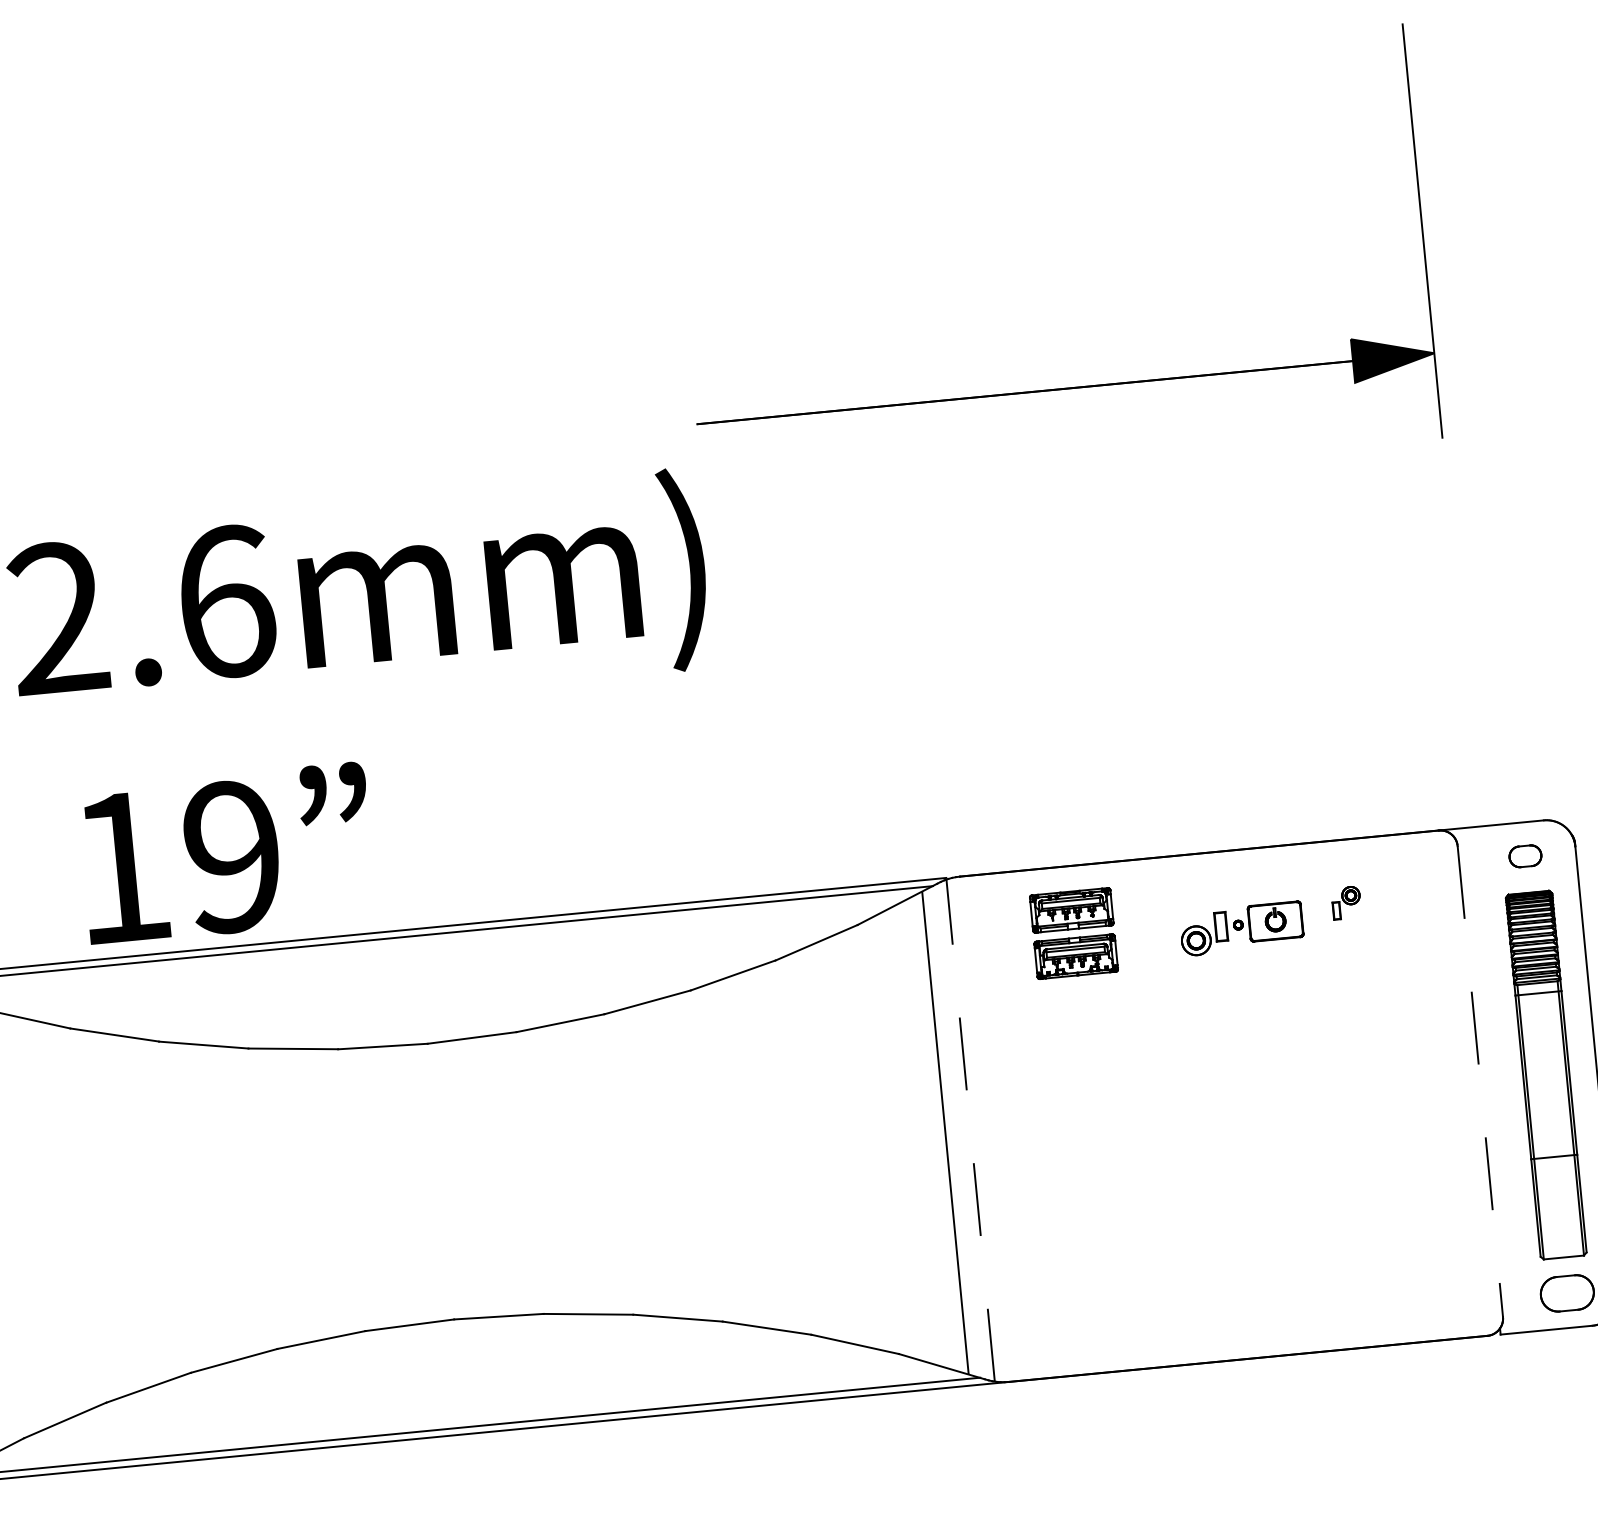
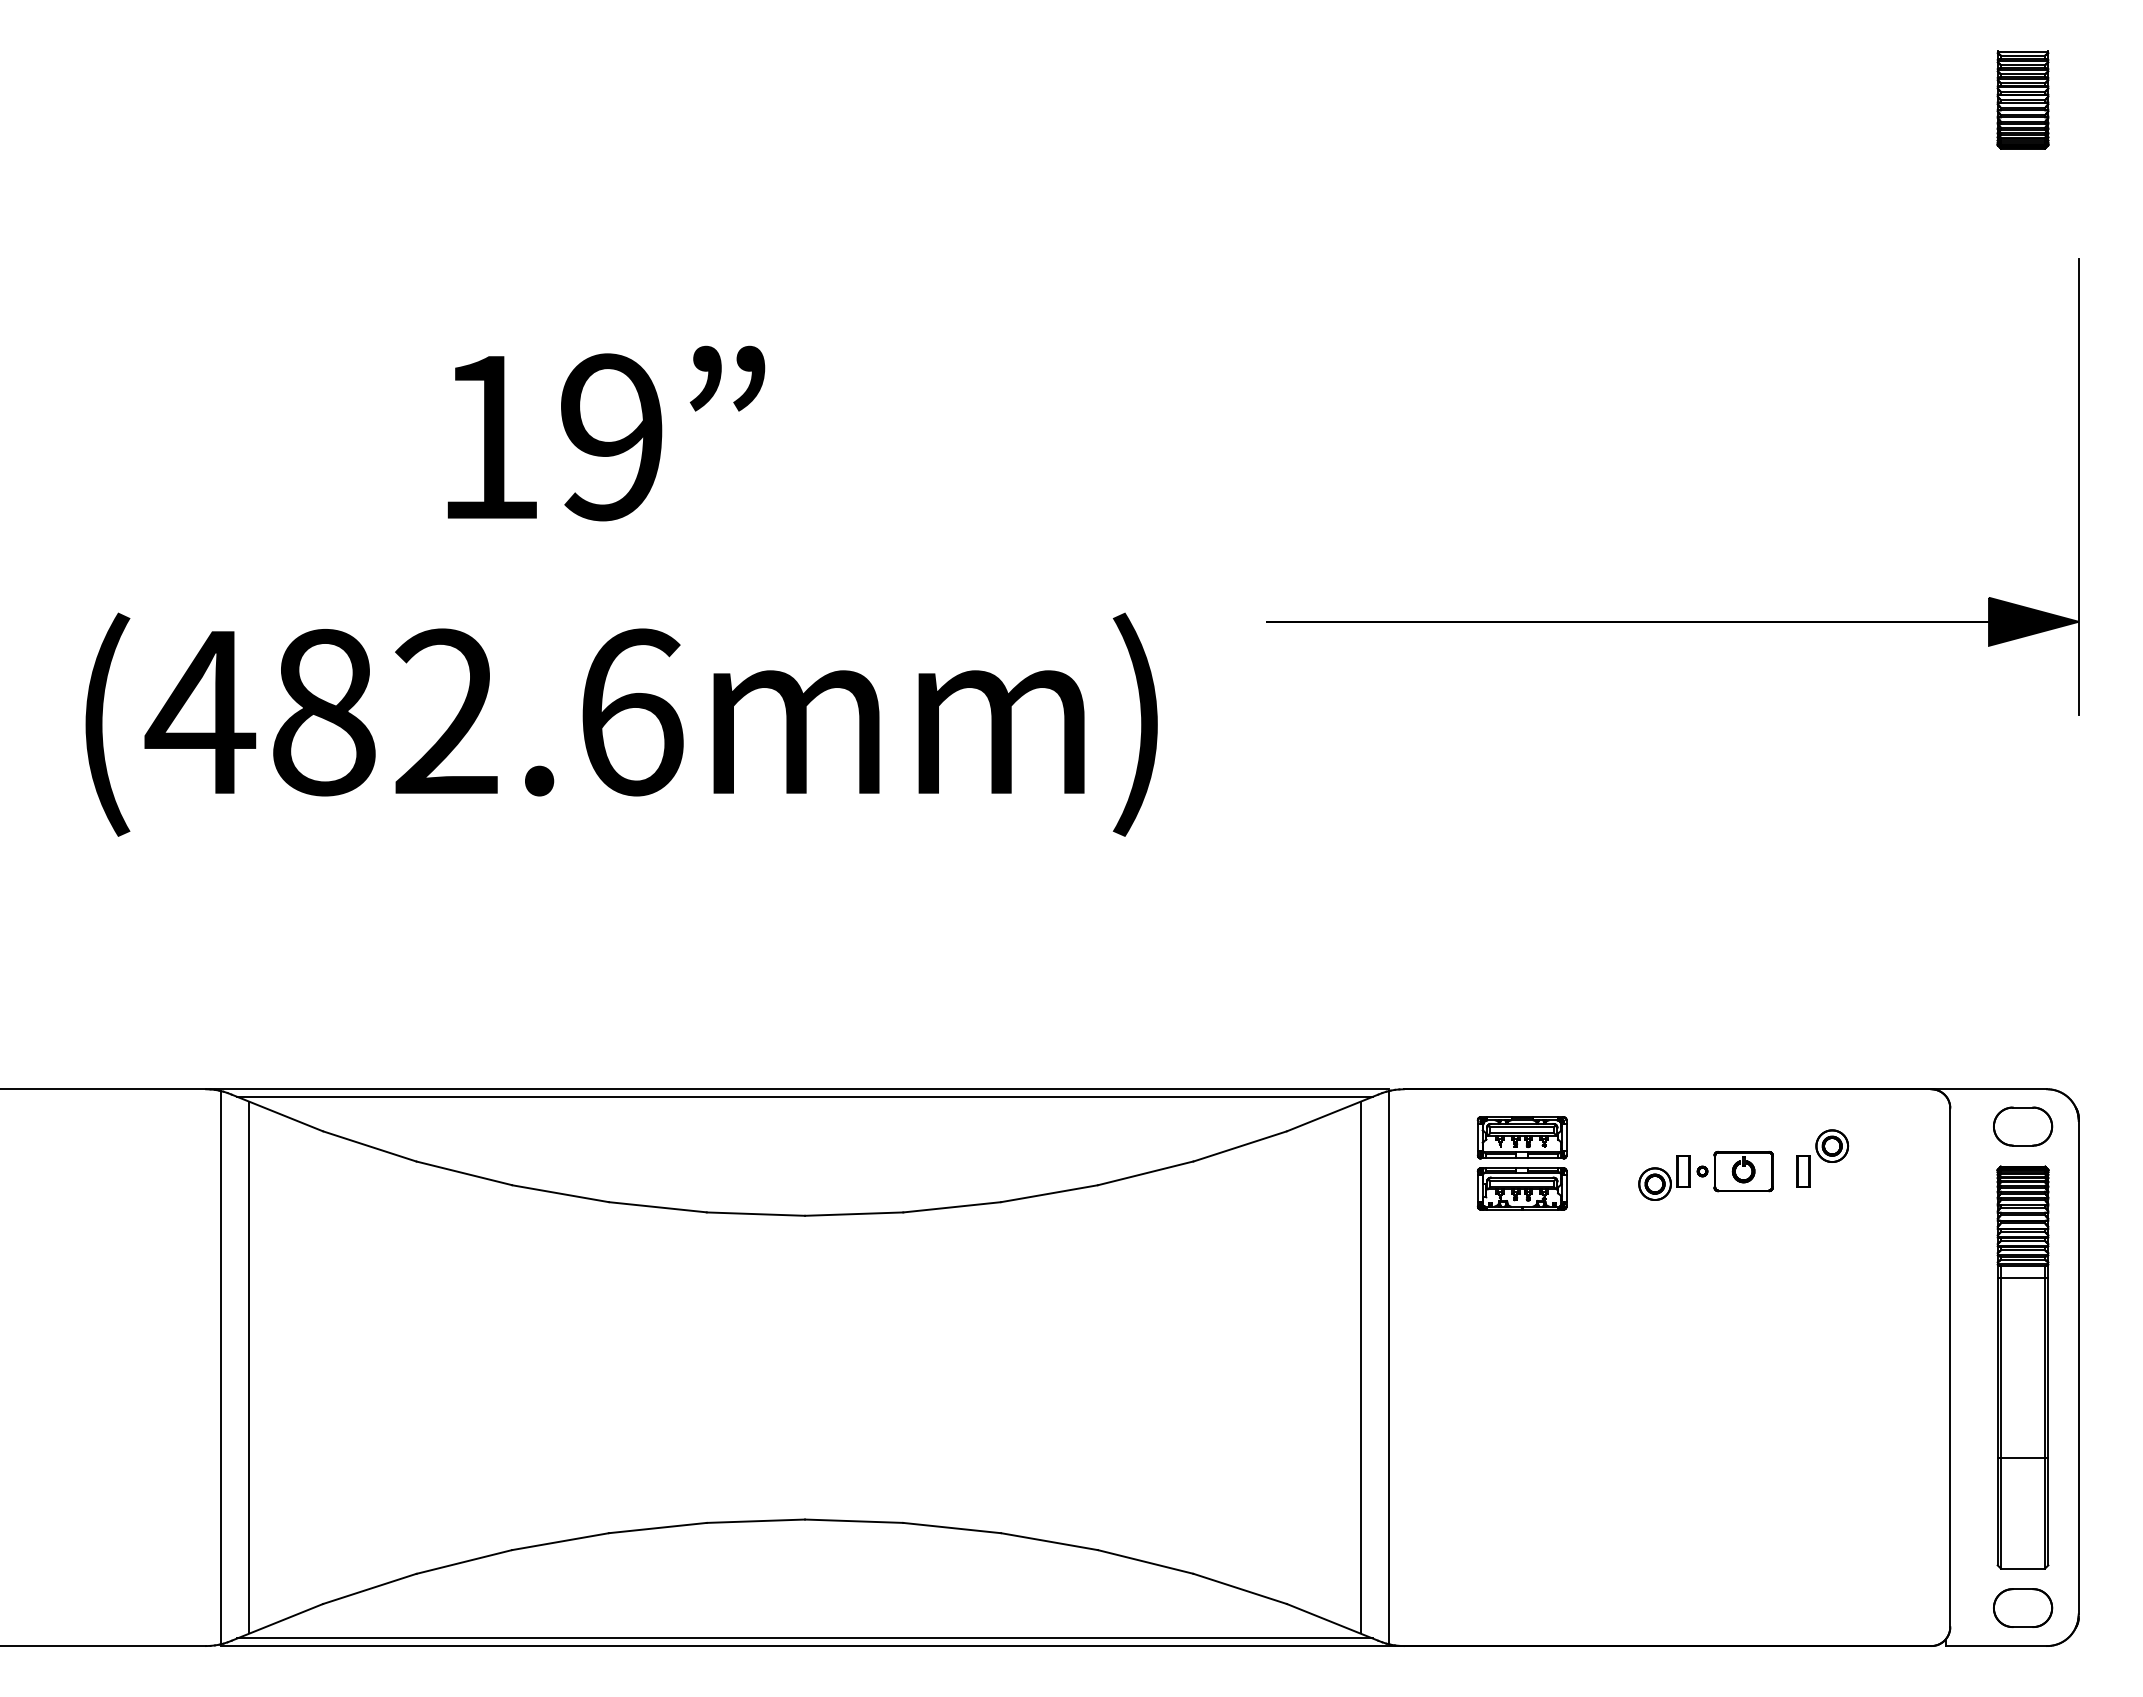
part: (1065, 388) -> (1672, 621), moved
text: (227, 853) -> (606, 433), moved
part: (1525, 856) -> (2023, 1126), size x1.67
part: (1346, 902) -> (1822, 1158), size x1.67
line: (1480, 1082) -> (1950, 1368), dashed -> solid
line: (970, 1130) -> (1388, 1367), dashed -> solid

